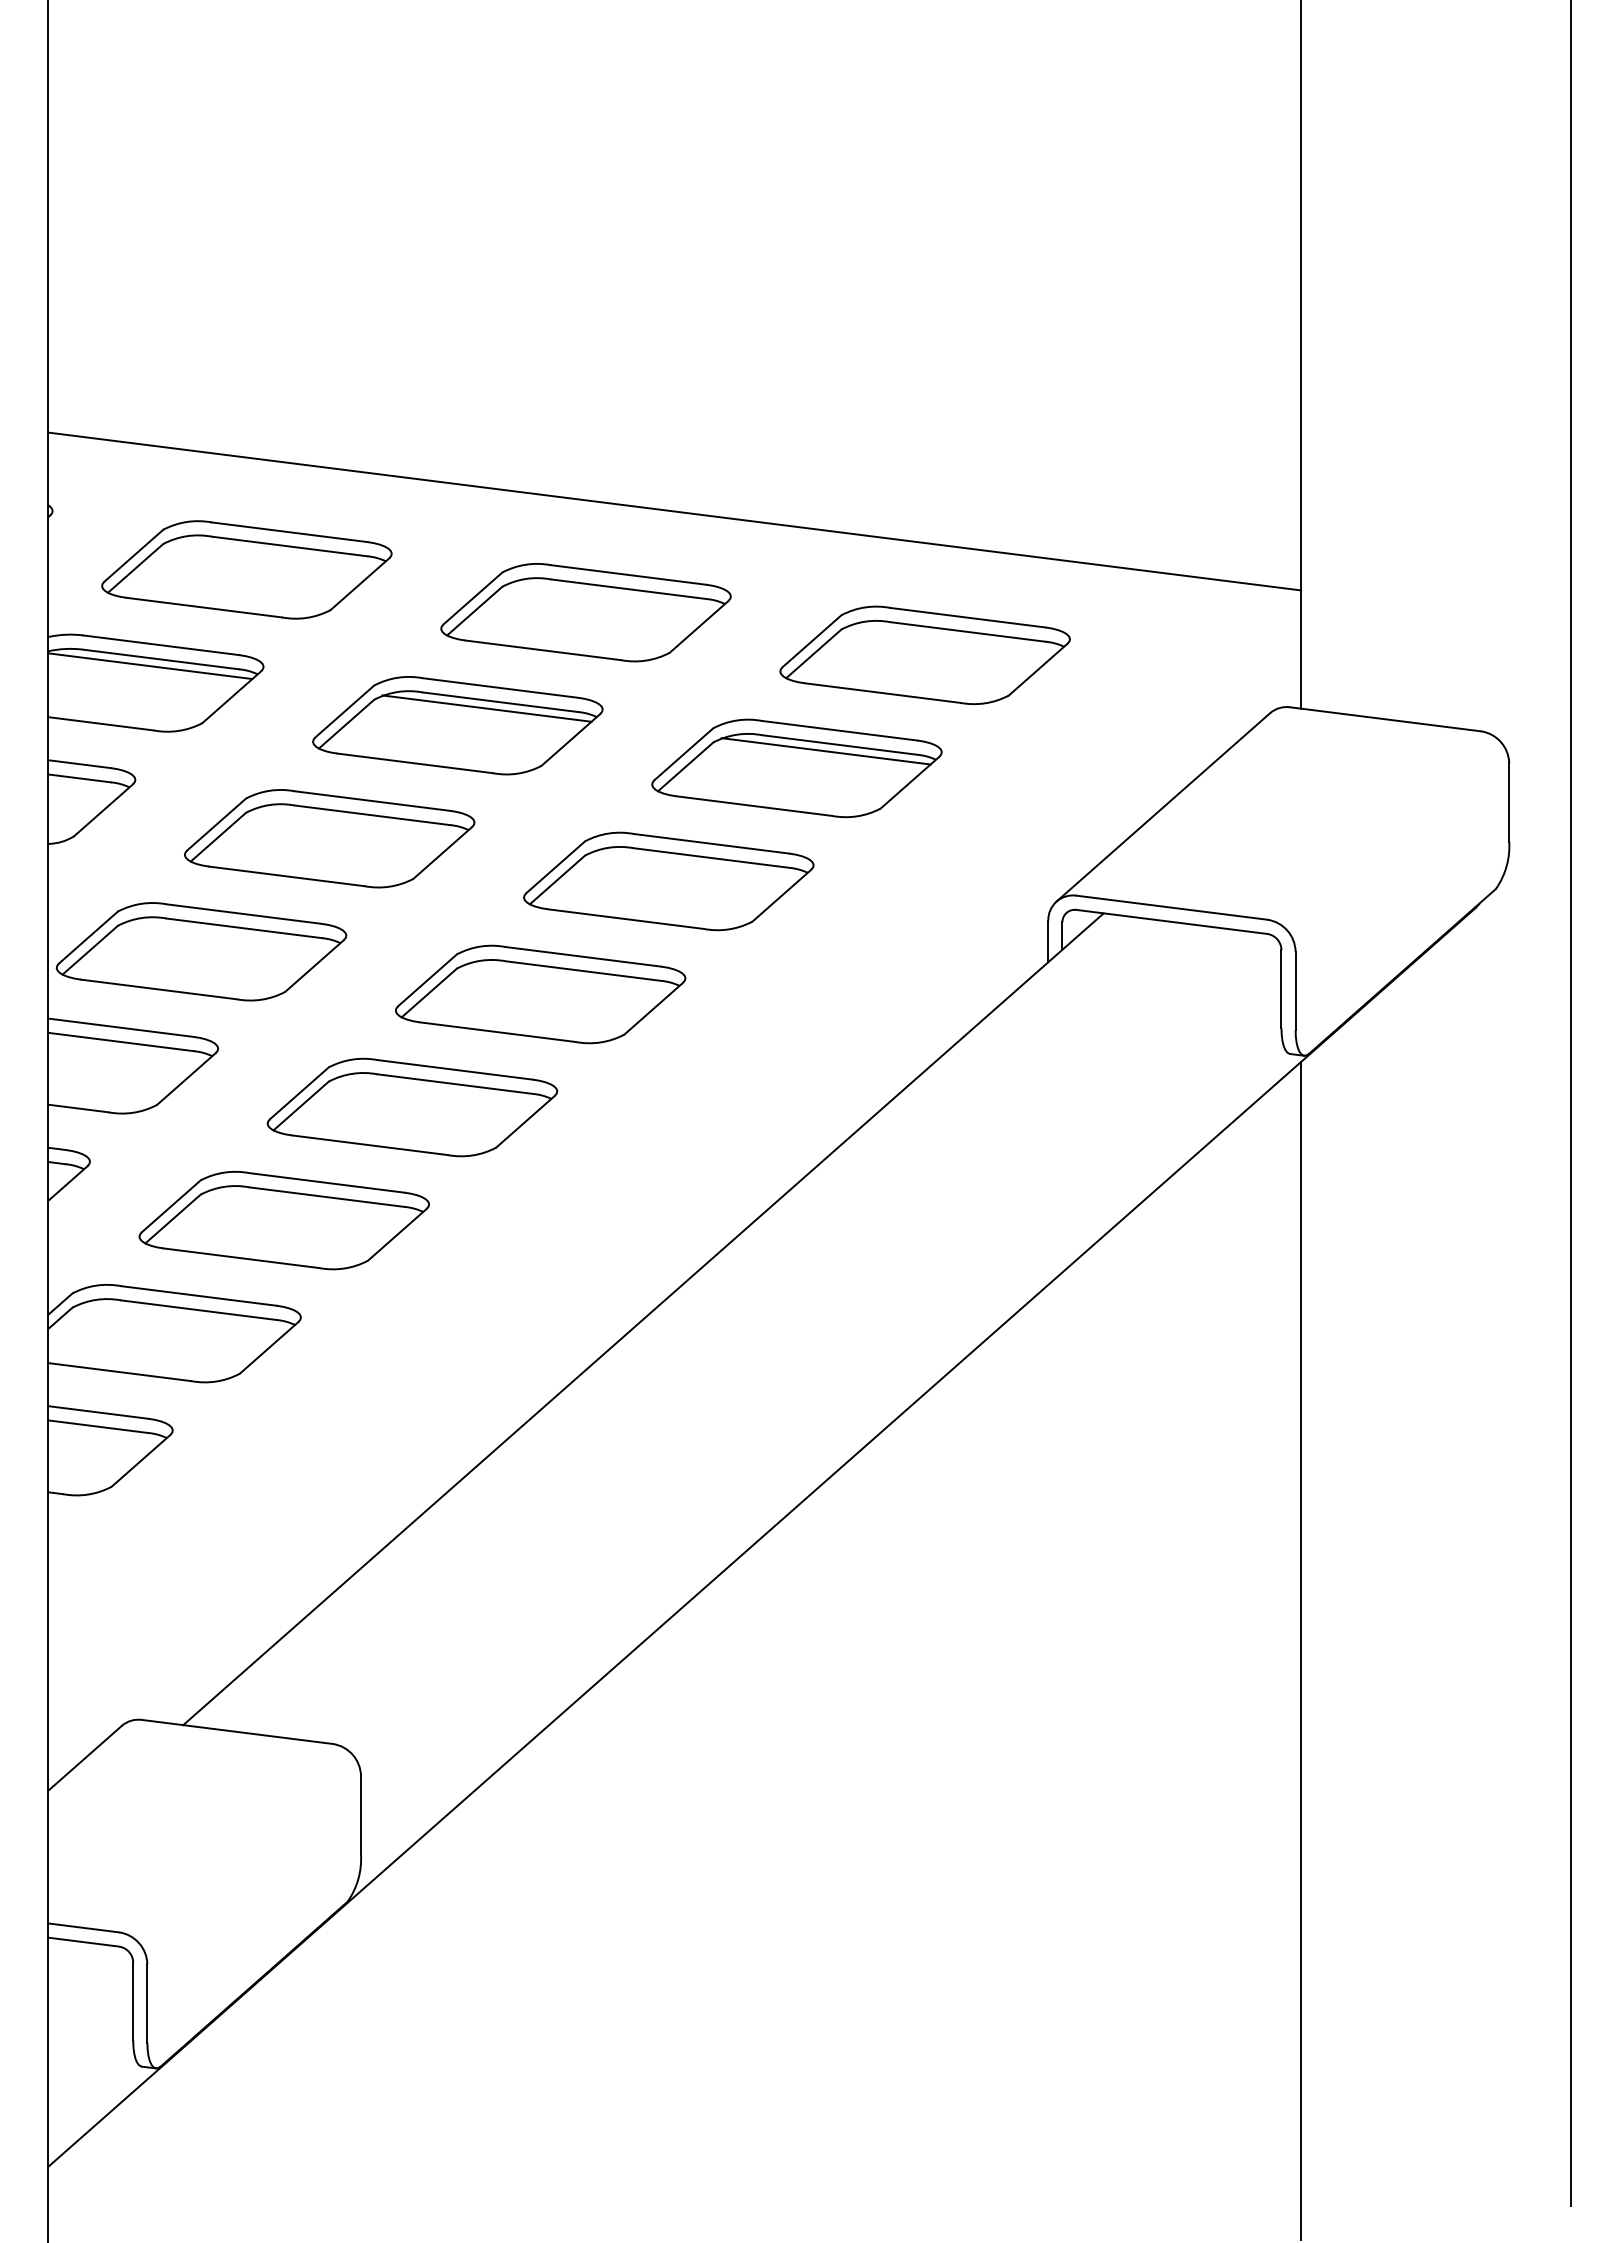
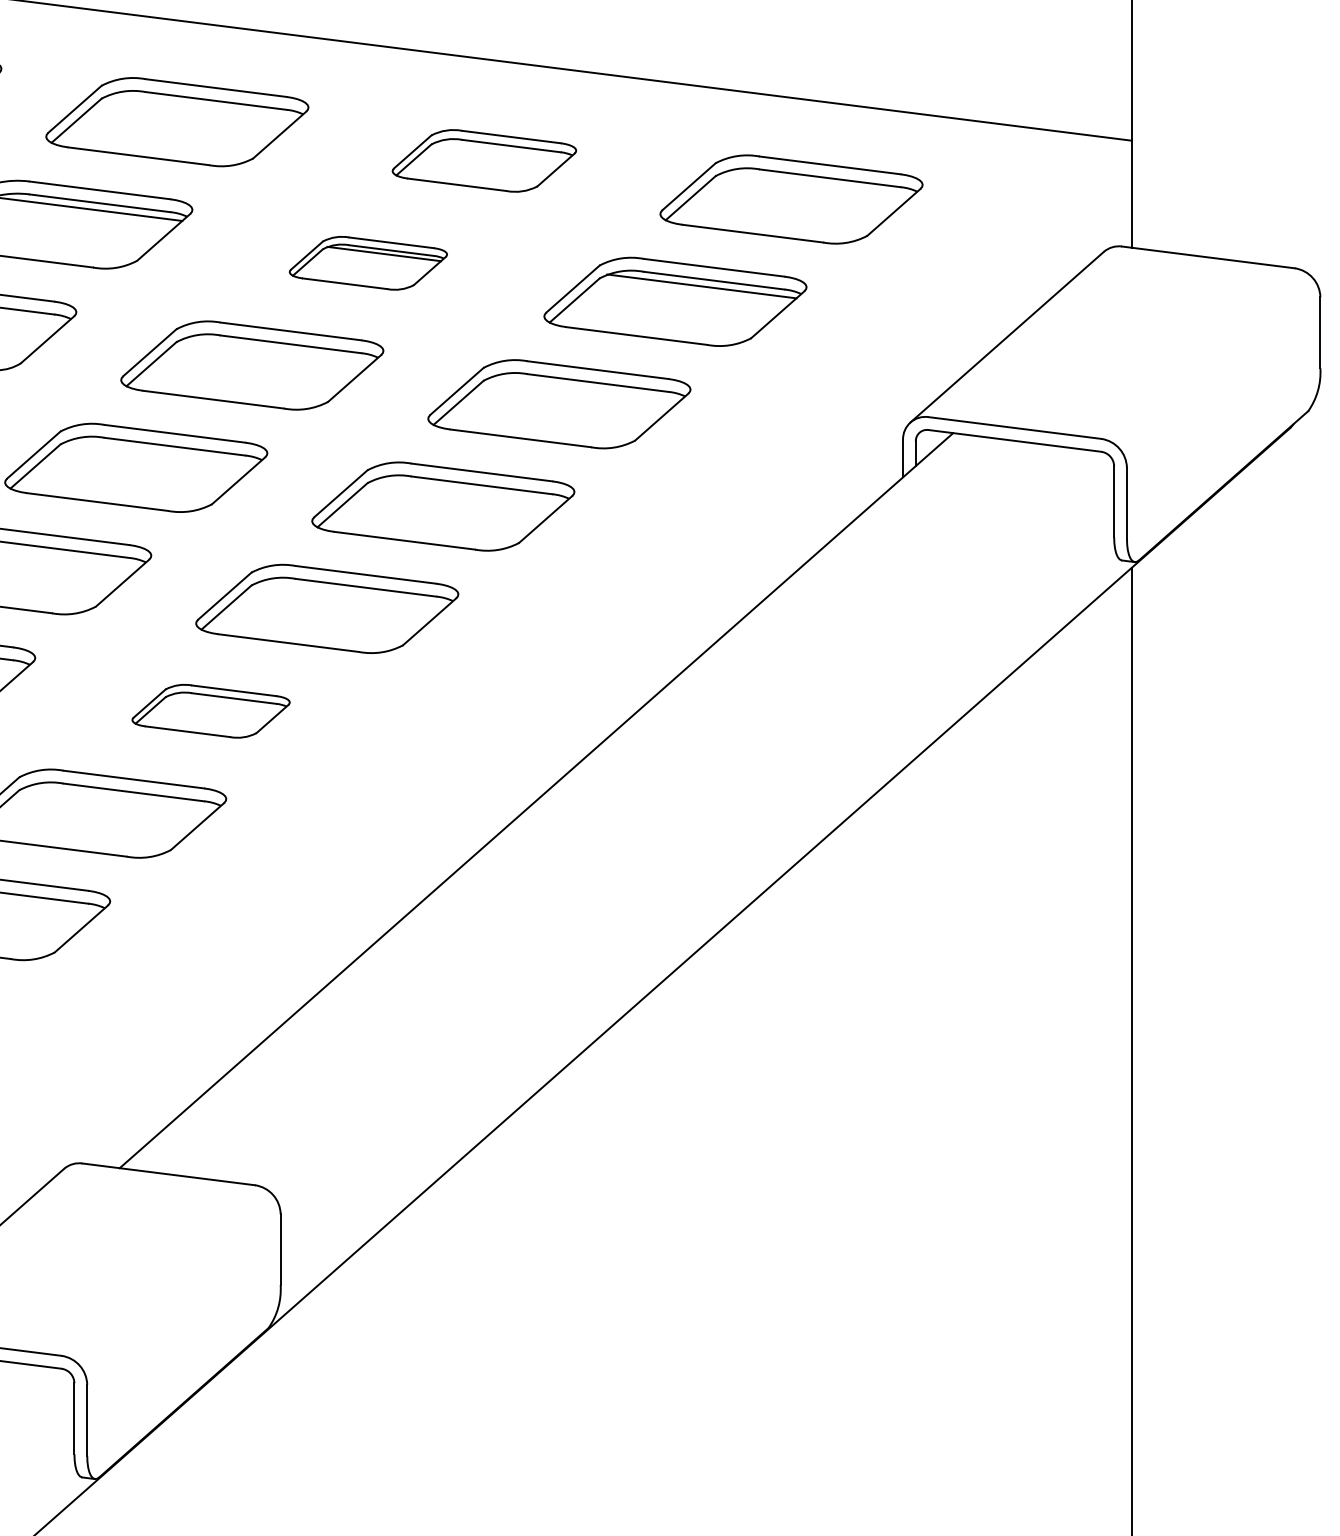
part: (585, 612) -> (483, 160), size x0.7
part: (457, 725) -> (368, 263), size x0.6
part: (283, 1220) -> (210, 711), size x0.6

